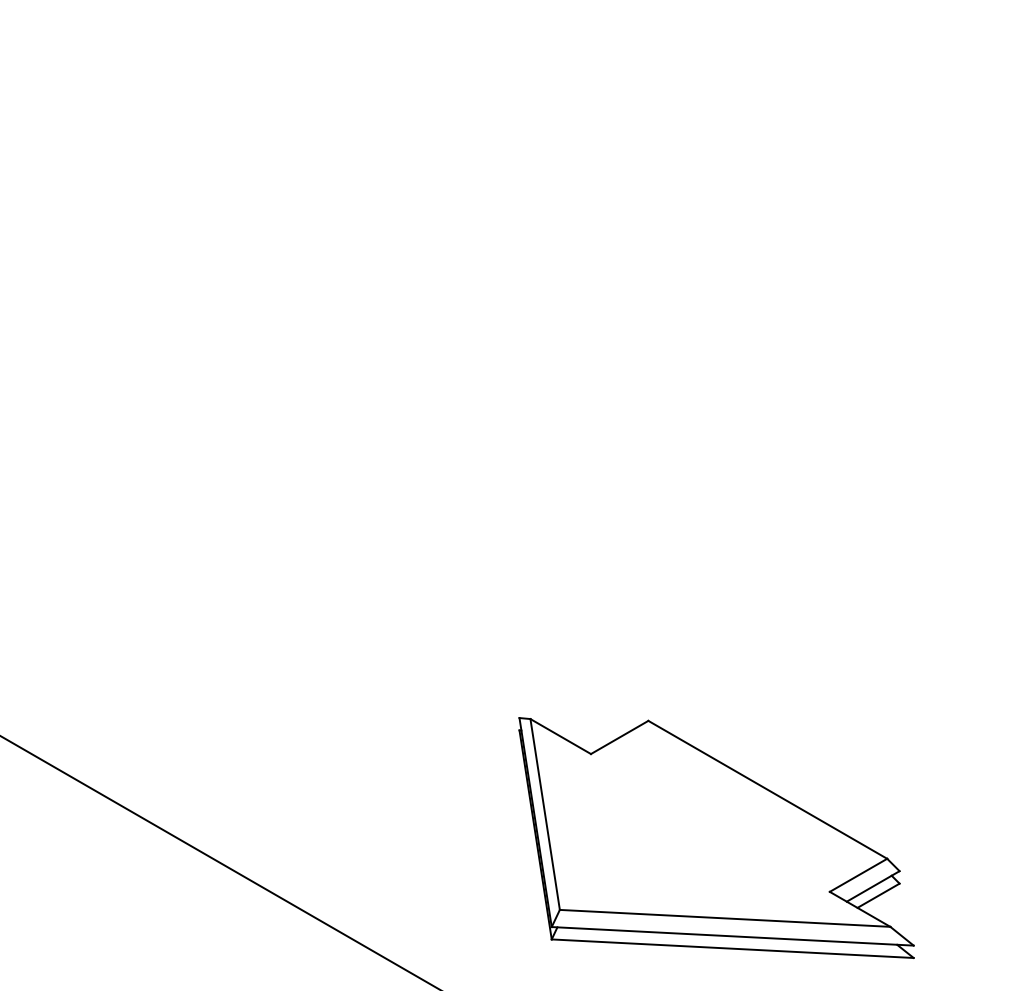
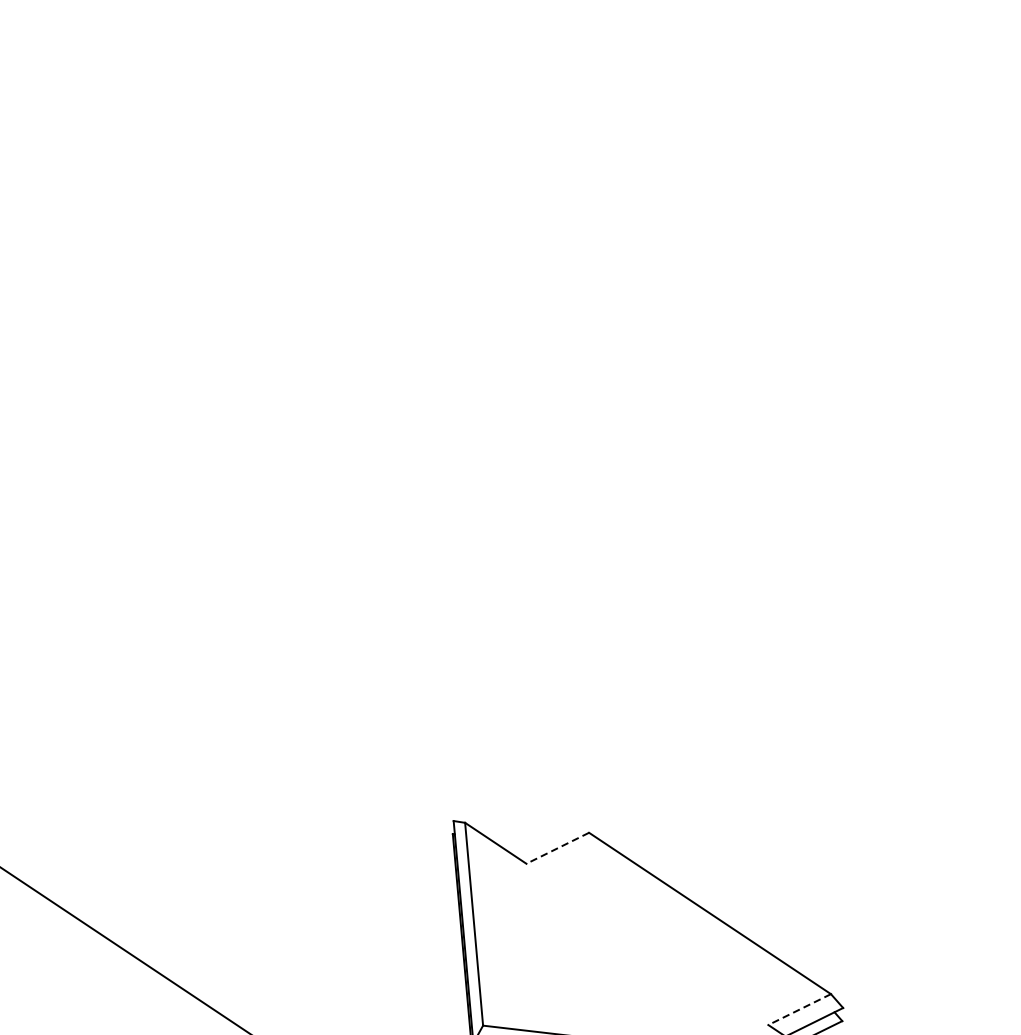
line: (619, 737) -> (557, 848), solid -> dashed
line: (858, 875) -> (799, 1009), solid -> dashed

